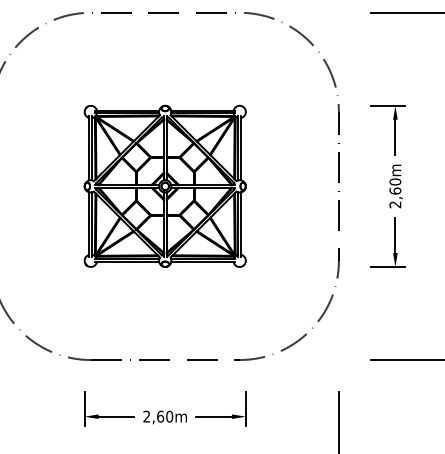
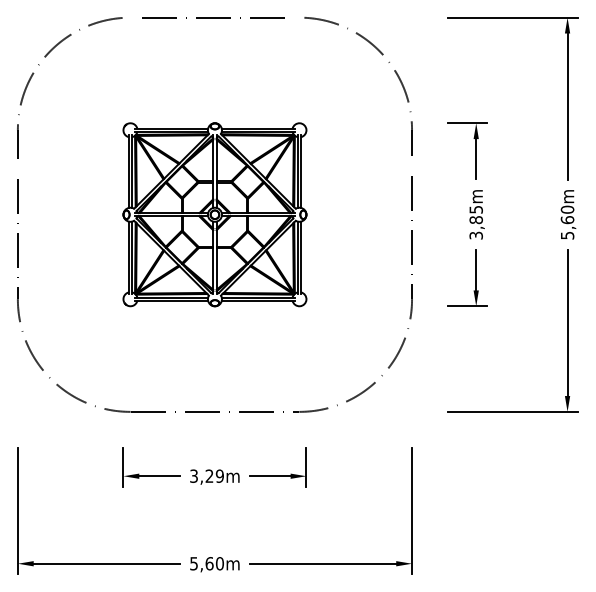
text: (394, 193) -> (475, 222), 2,60m -> 3,85m
text: (157, 416) -> (206, 475), 2,60m -> 3,29m

